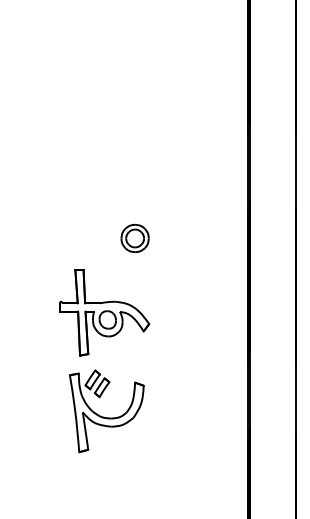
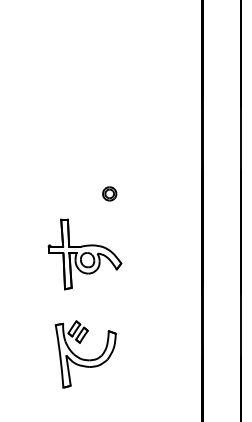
part: (134, 237) -> (109, 193), size x0.6
part: (106, 411) -> (85, 354), moved

